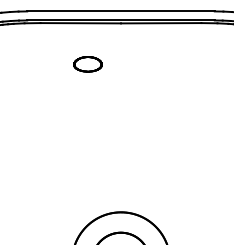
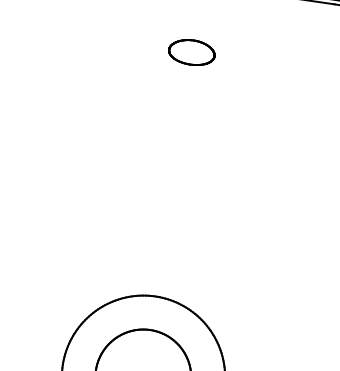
part: (87, 64) -> (191, 52), moved

